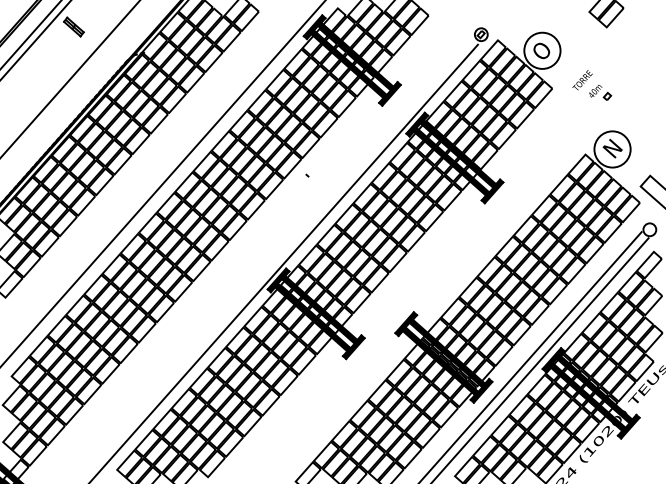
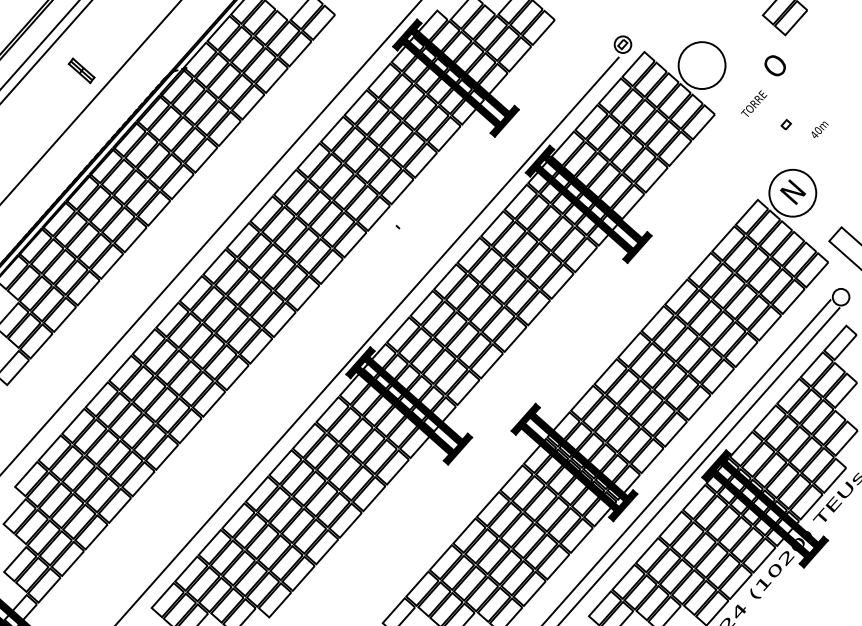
part: (73, 26) -> (81, 70), moved
text: (541, 50) -> (774, 65), moved
text: (595, 90) -> (819, 129), moved

